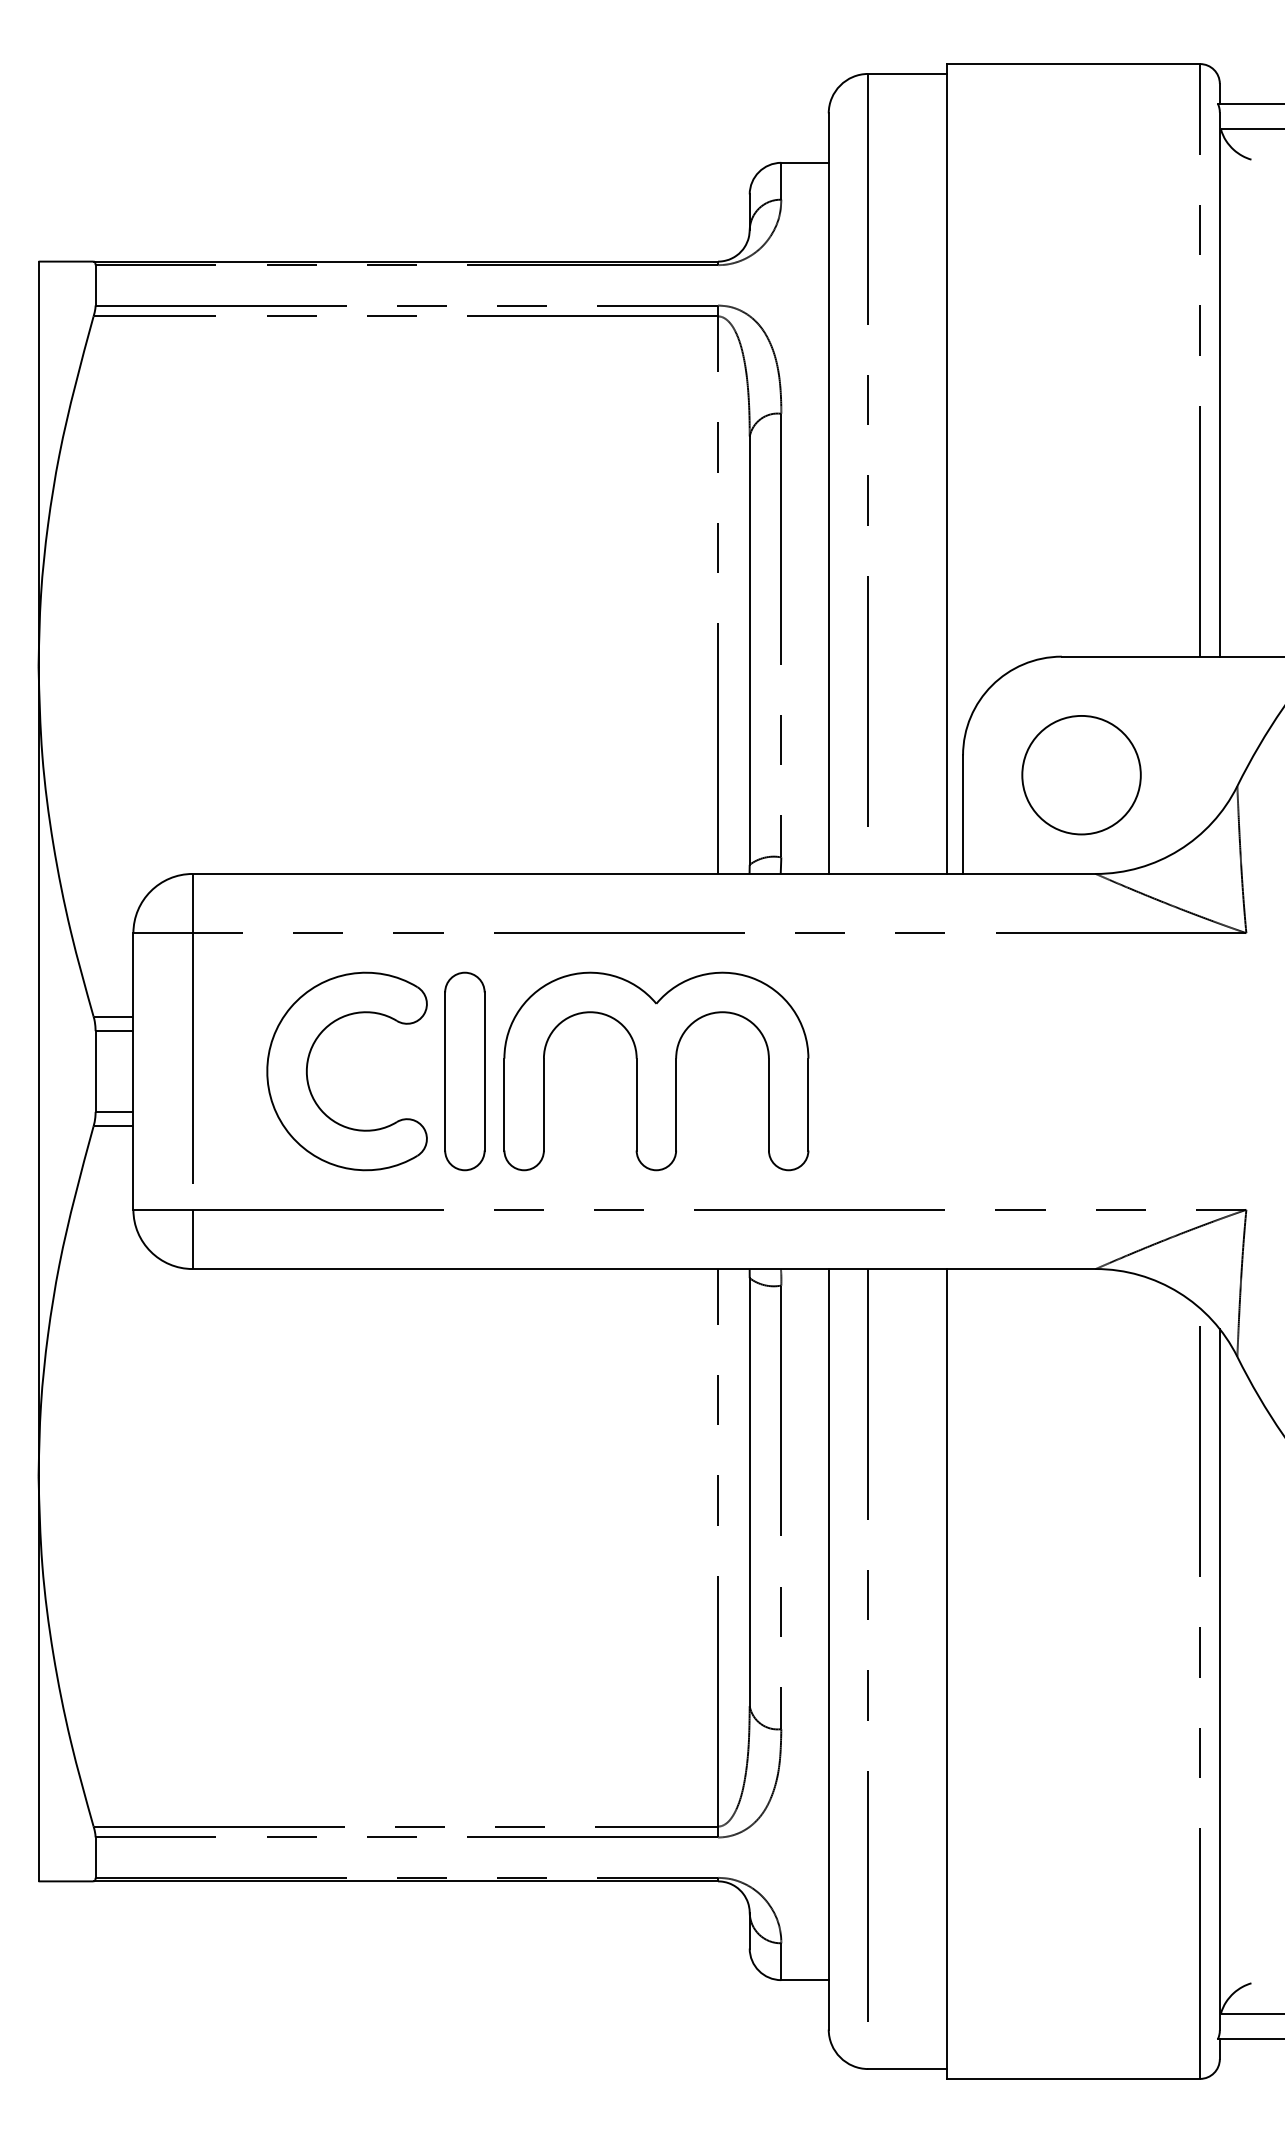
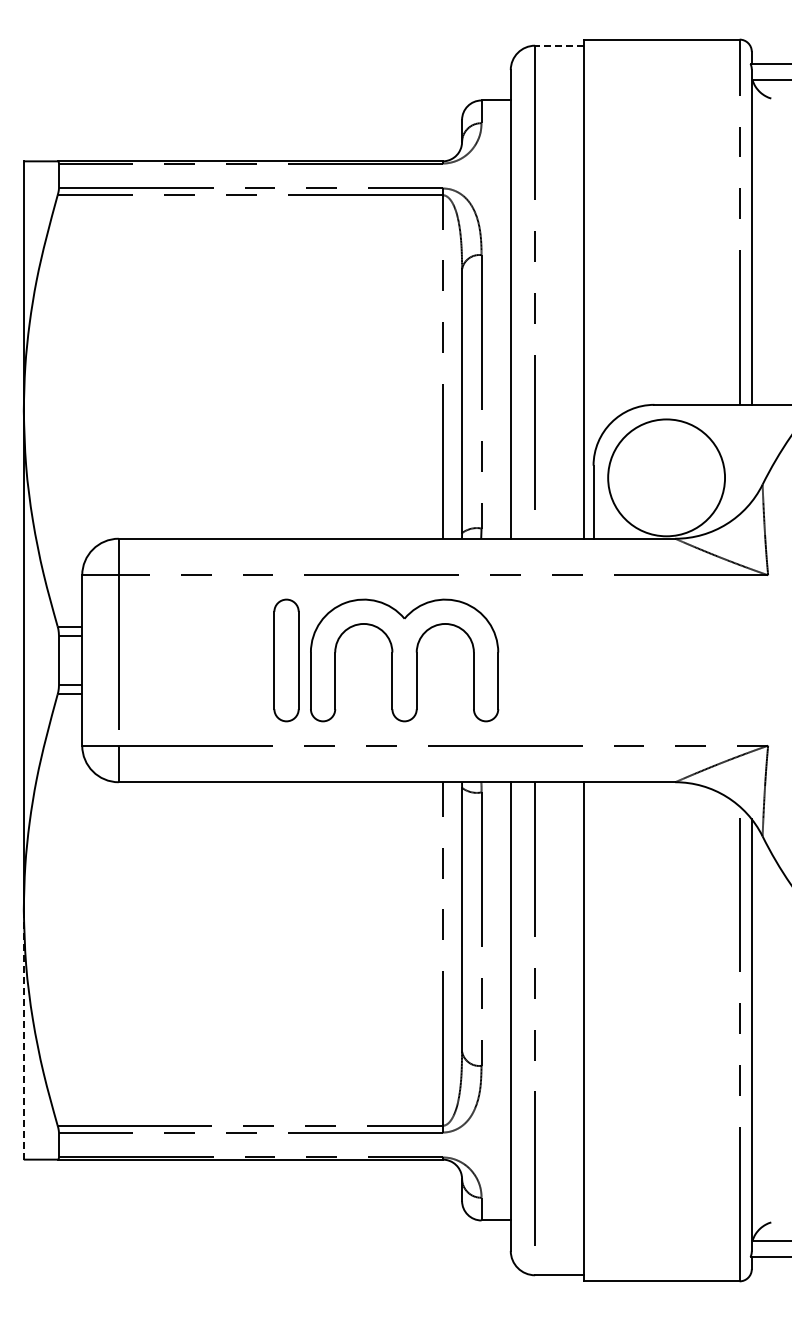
line: (906, 73) -> (558, 45), solid -> dashed
circle: (1081, 774) -> (666, 477), size x1.6
part: (309, 1071) -> (190, 660), removed
line: (38, 1678) -> (23, 1034), solid -> dashed

